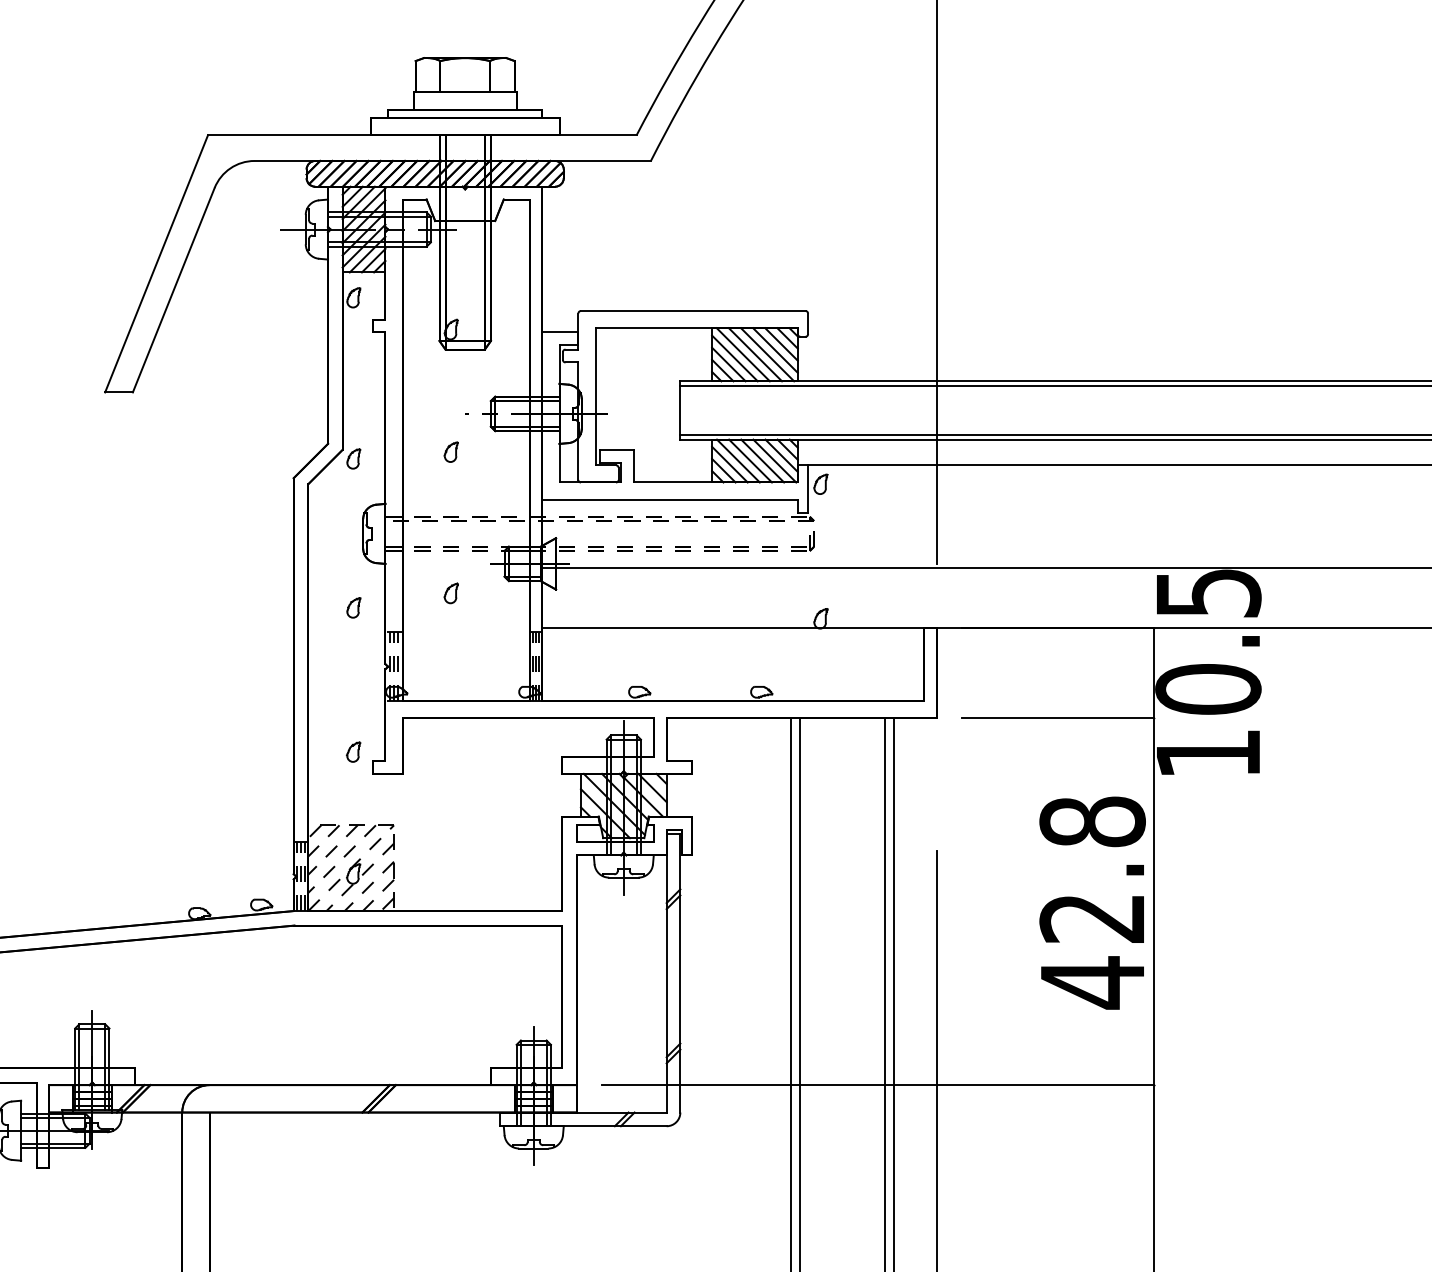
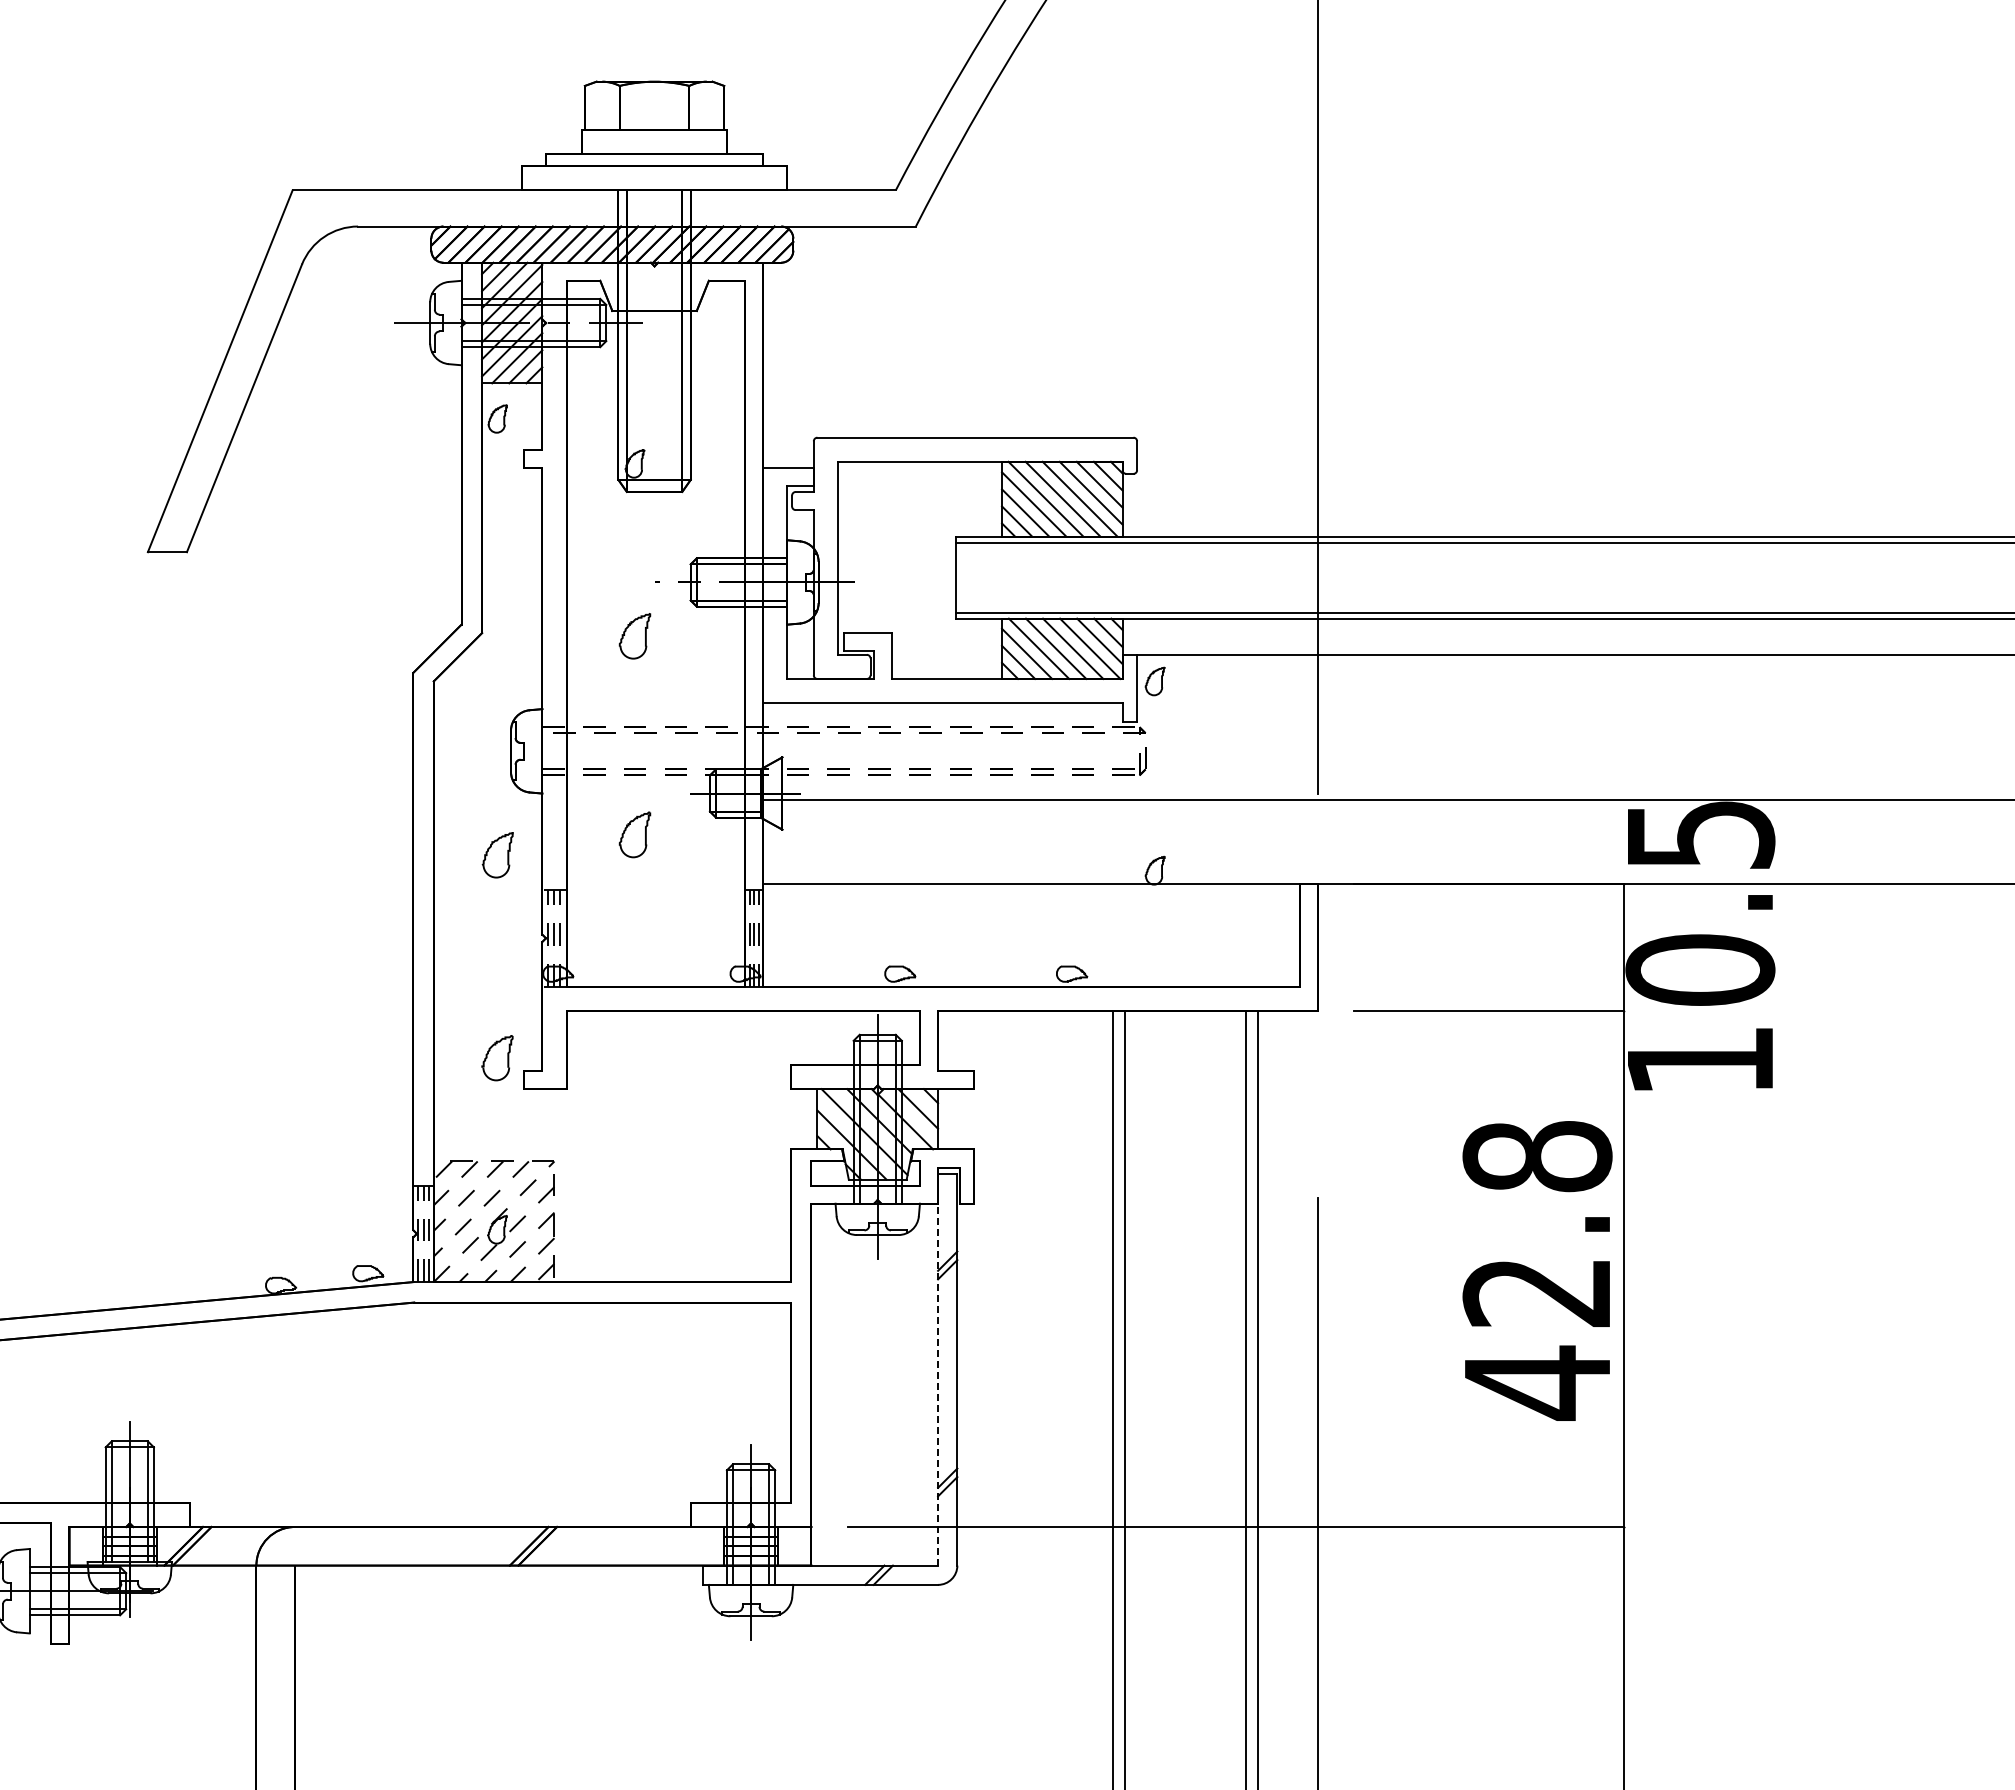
part: (450, 451) -> (634, 635), size x1.6
part: (353, 458) -> (497, 645), removed
part: (450, 593) -> (634, 834), size x1.6
part: (353, 607) -> (497, 855), size x1.6
part: (353, 752) -> (497, 1058), size x1.6
line: (666, 973) -> (938, 1370), solid -> dashed

